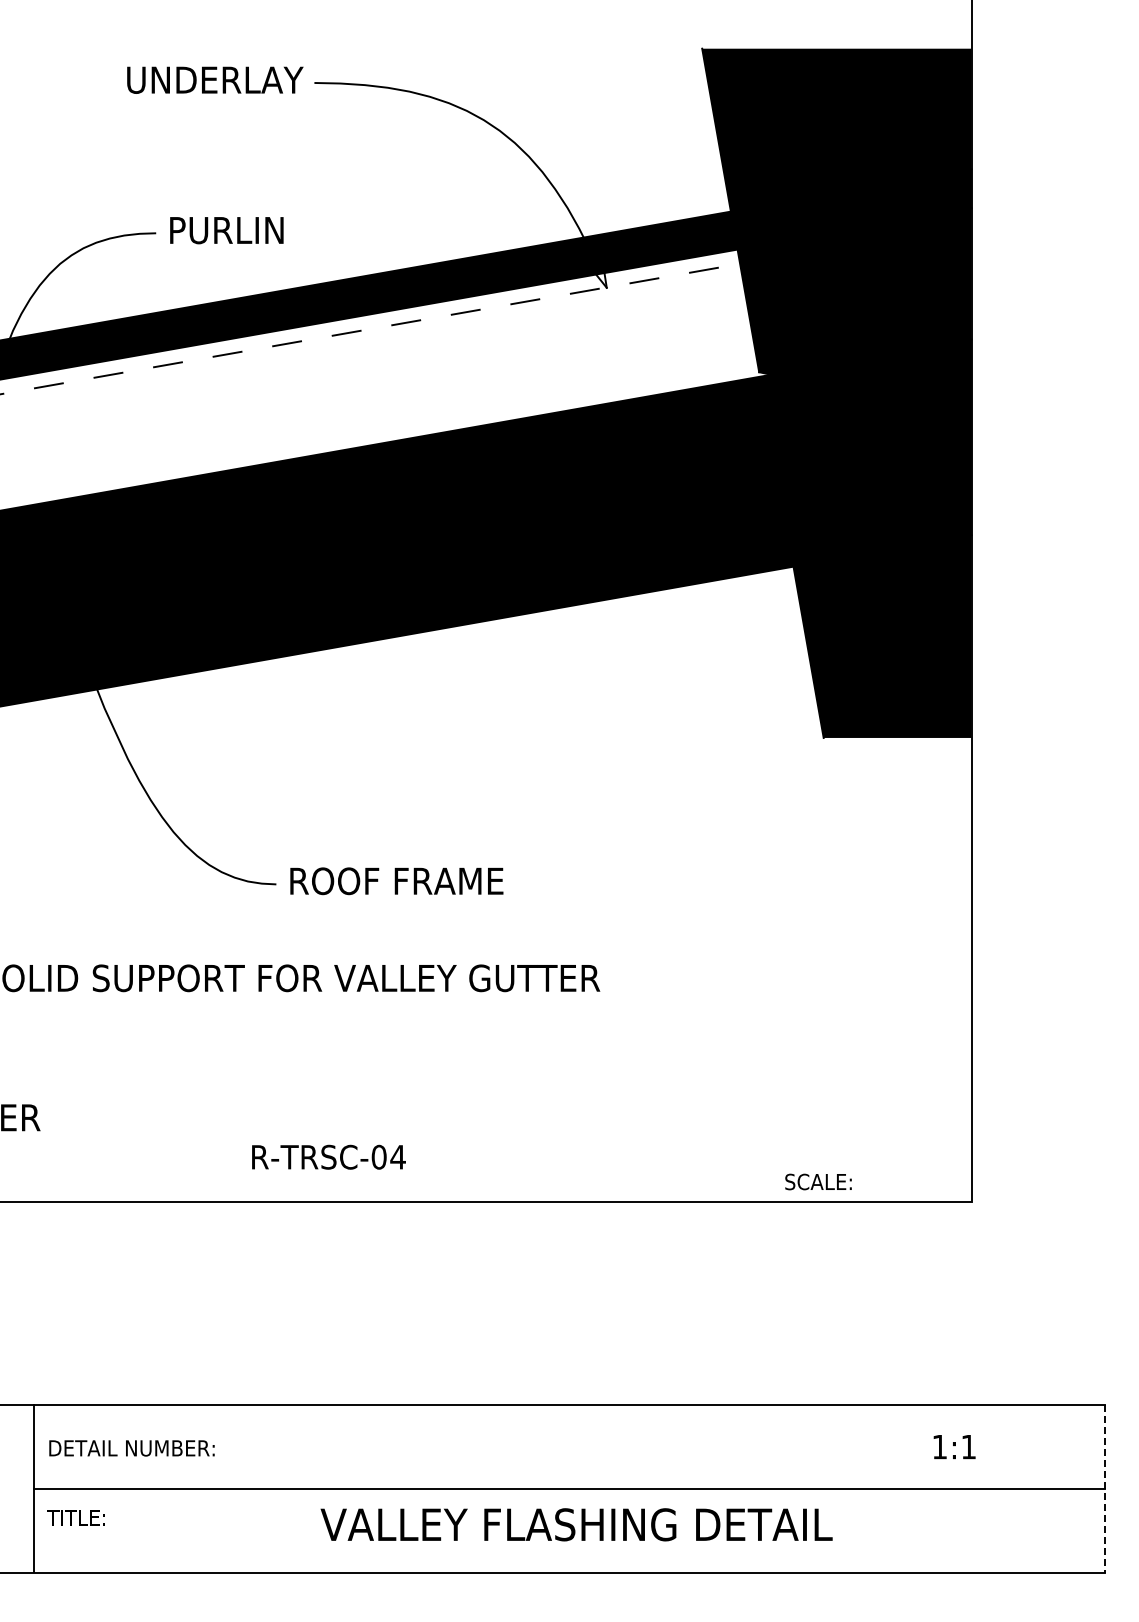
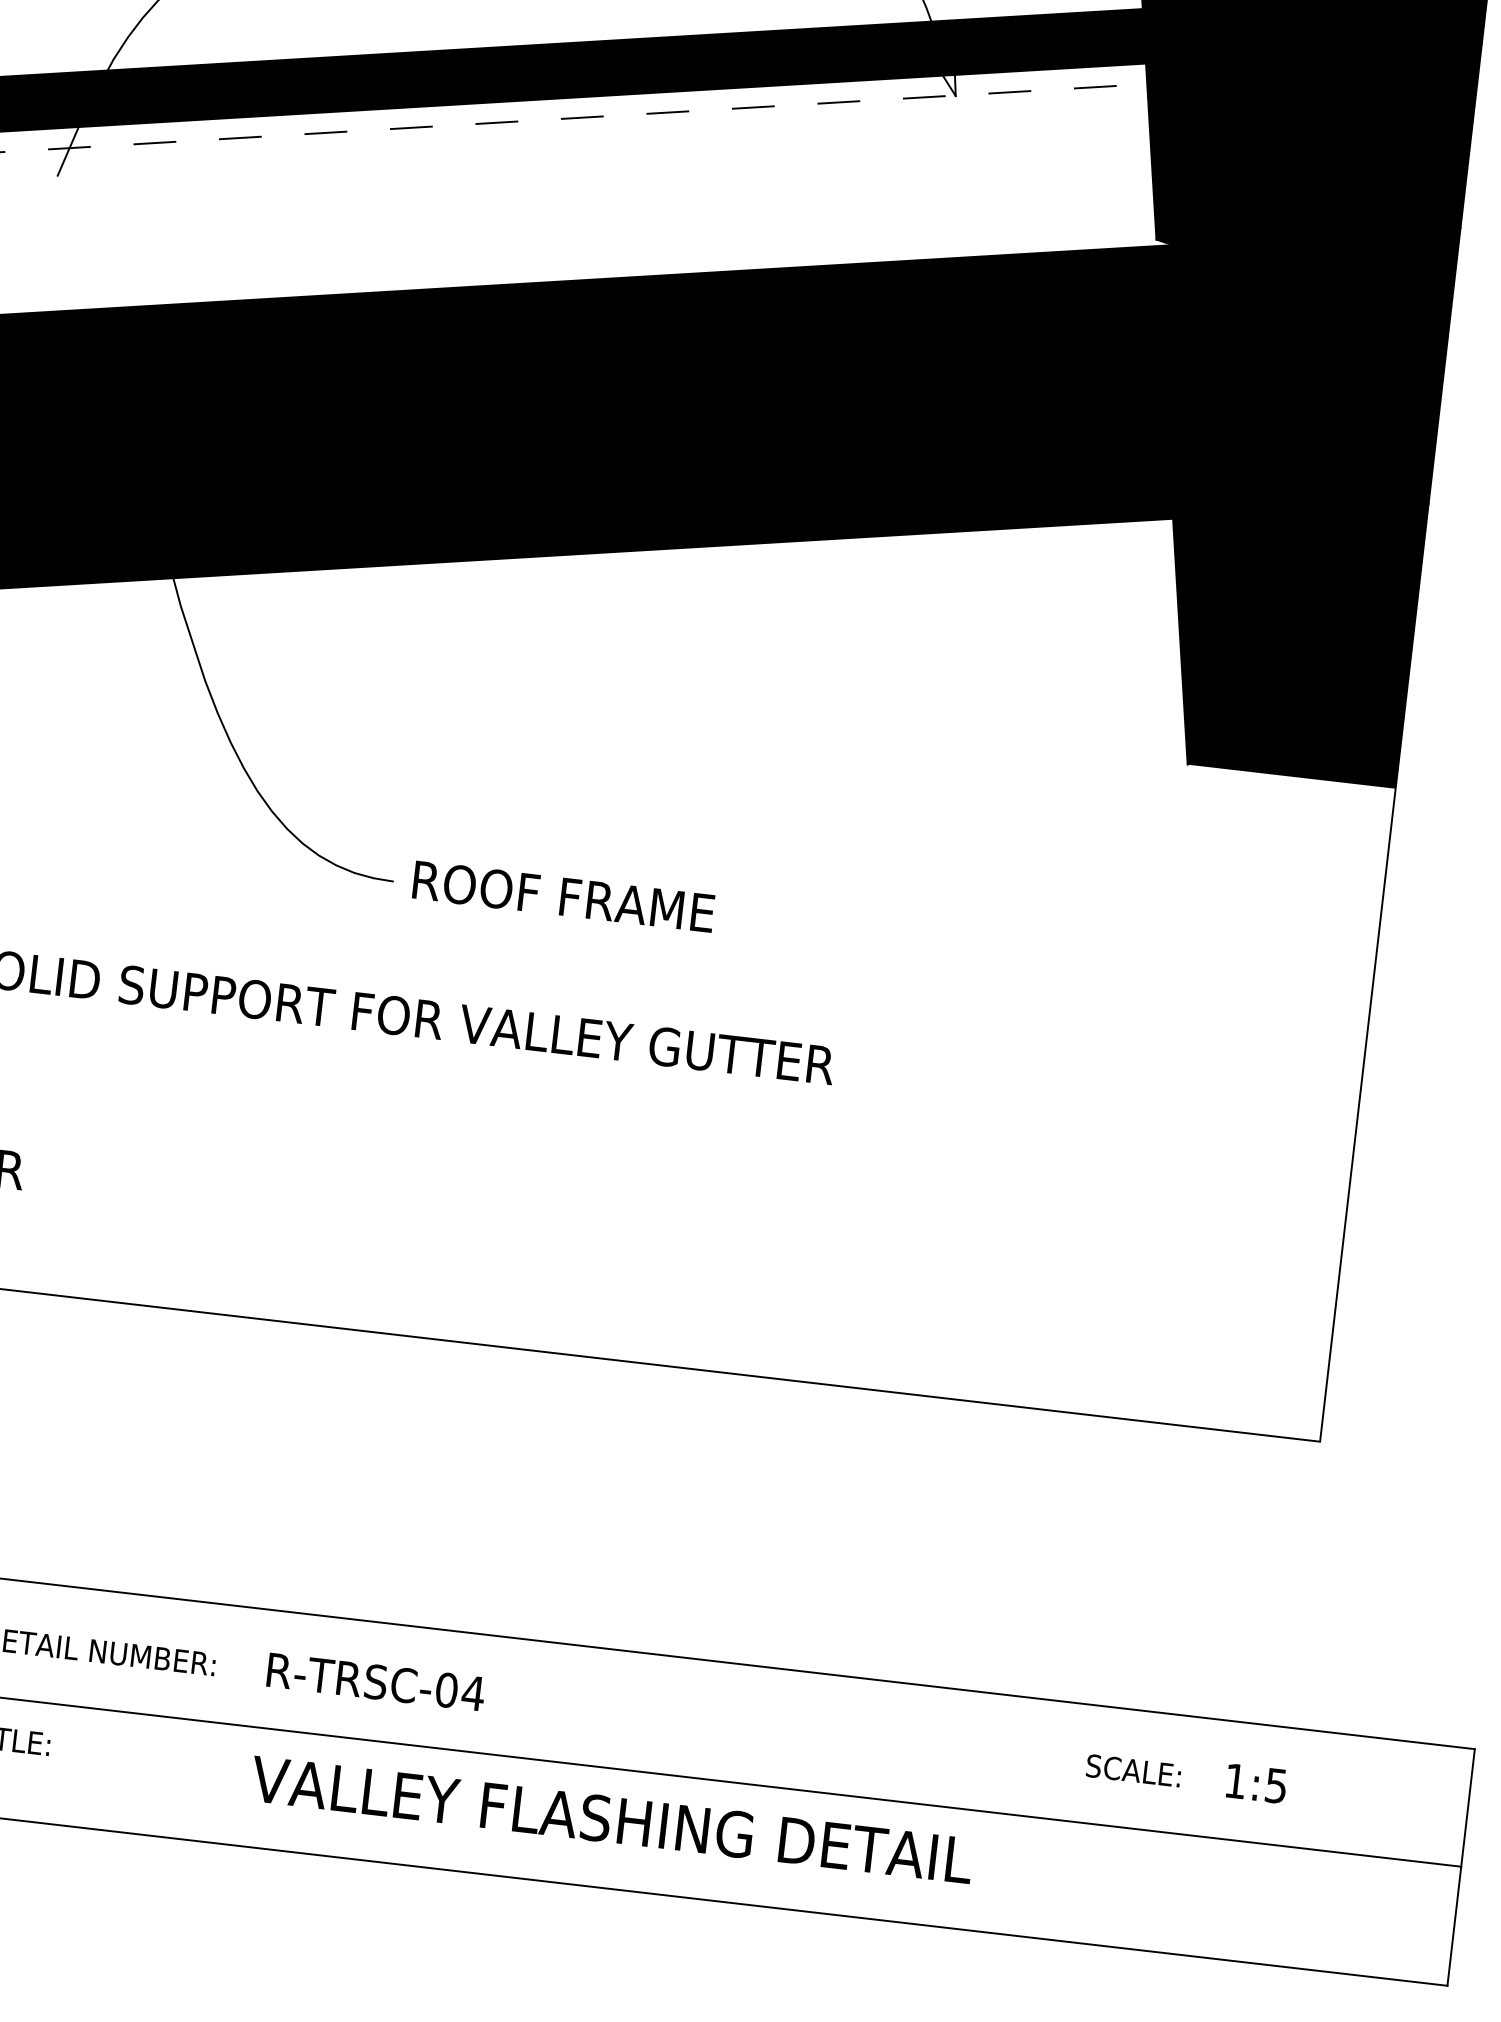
text: (328, 1156) -> (375, 1680), moved
text: (818, 1181) -> (1133, 1770), moved
text: (968, 1447) -> (1275, 1786), 1:1 -> 1:5
line: (1105, 1489) -> (1461, 1867), dashed -> solid
text: (576, 1524) -> (611, 1819), moved

